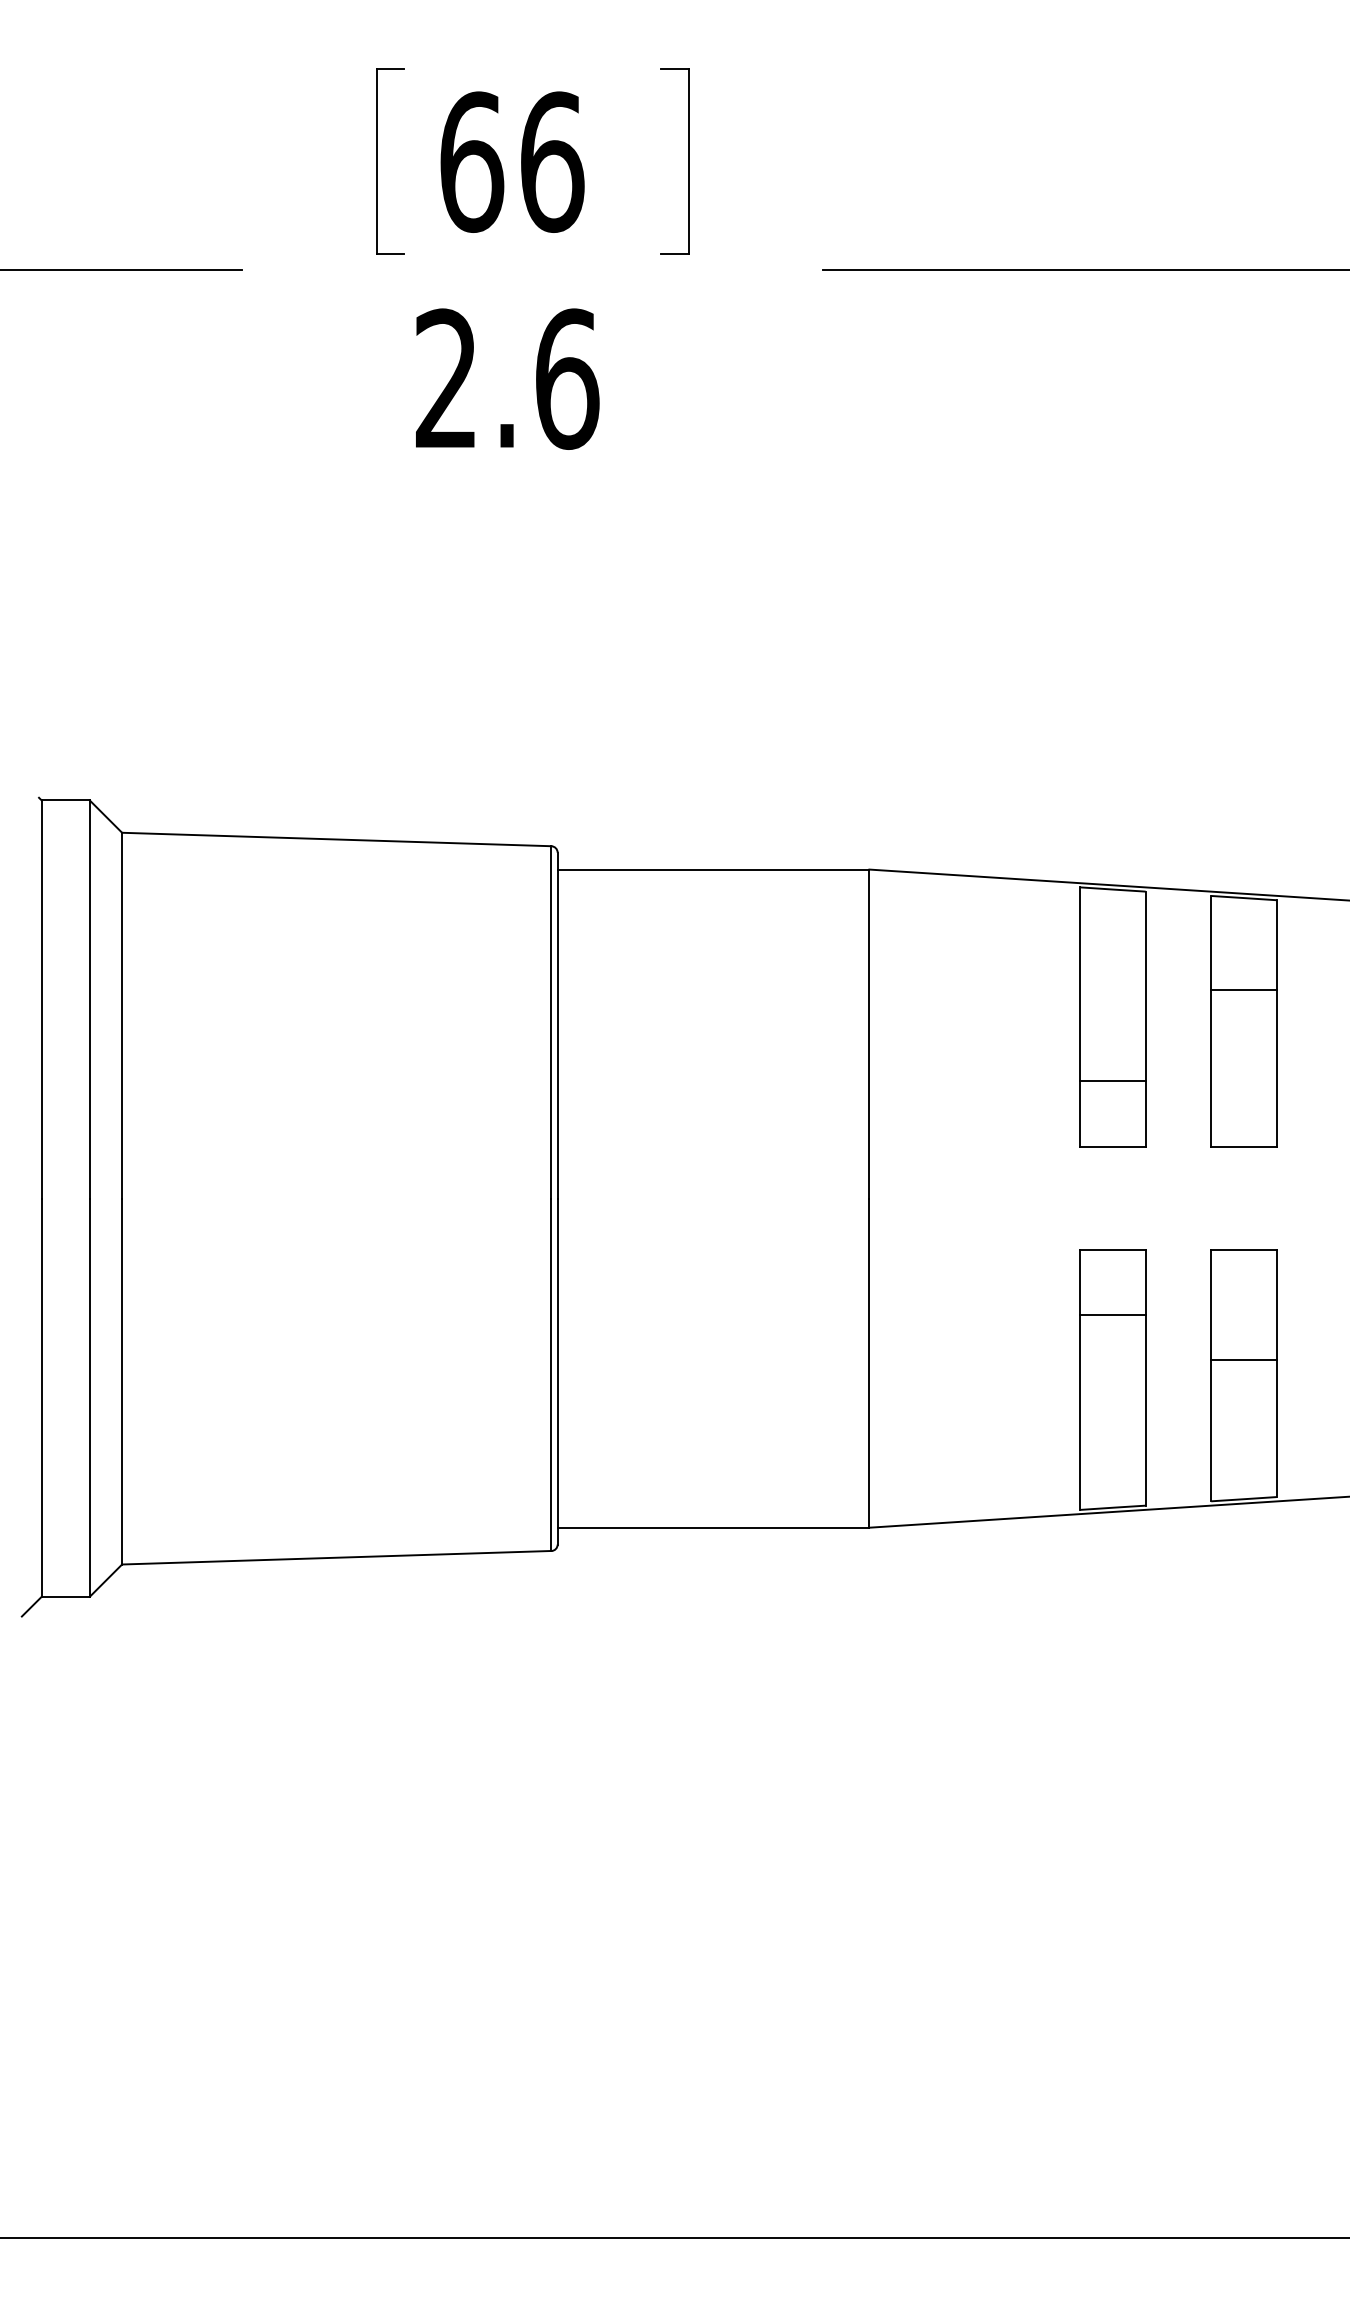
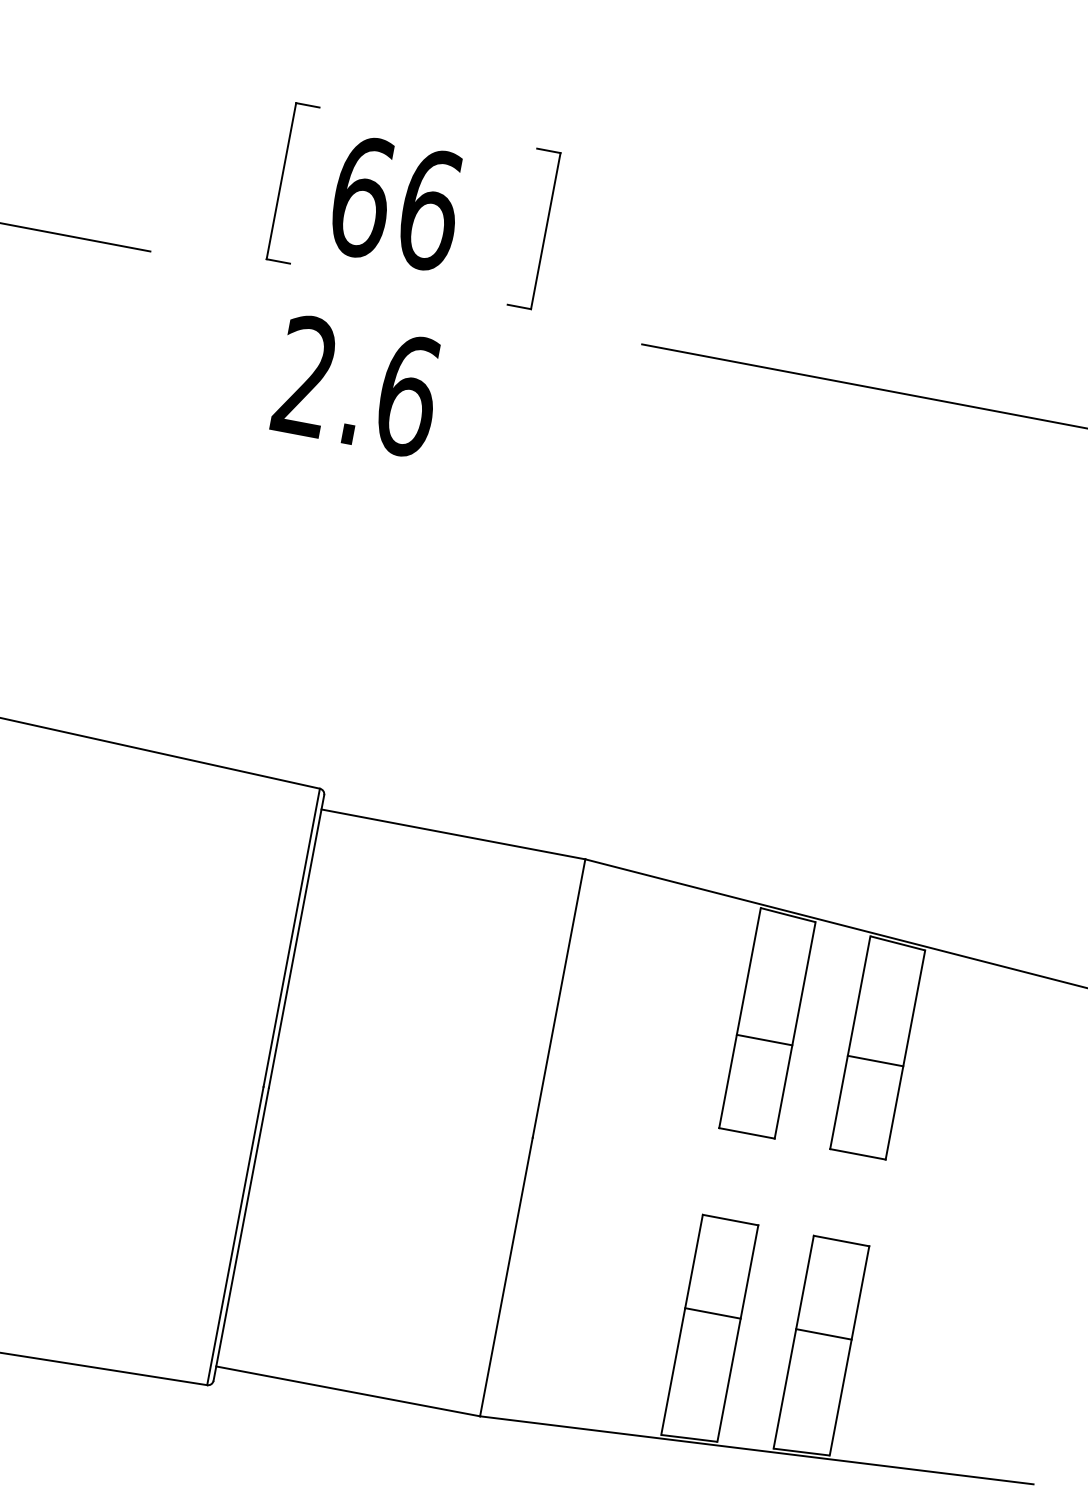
line: (1243, 990) -> (875, 1061), moved
line: (1112, 1081) -> (764, 1040), moved
line: (1112, 1315) -> (712, 1313), moved

